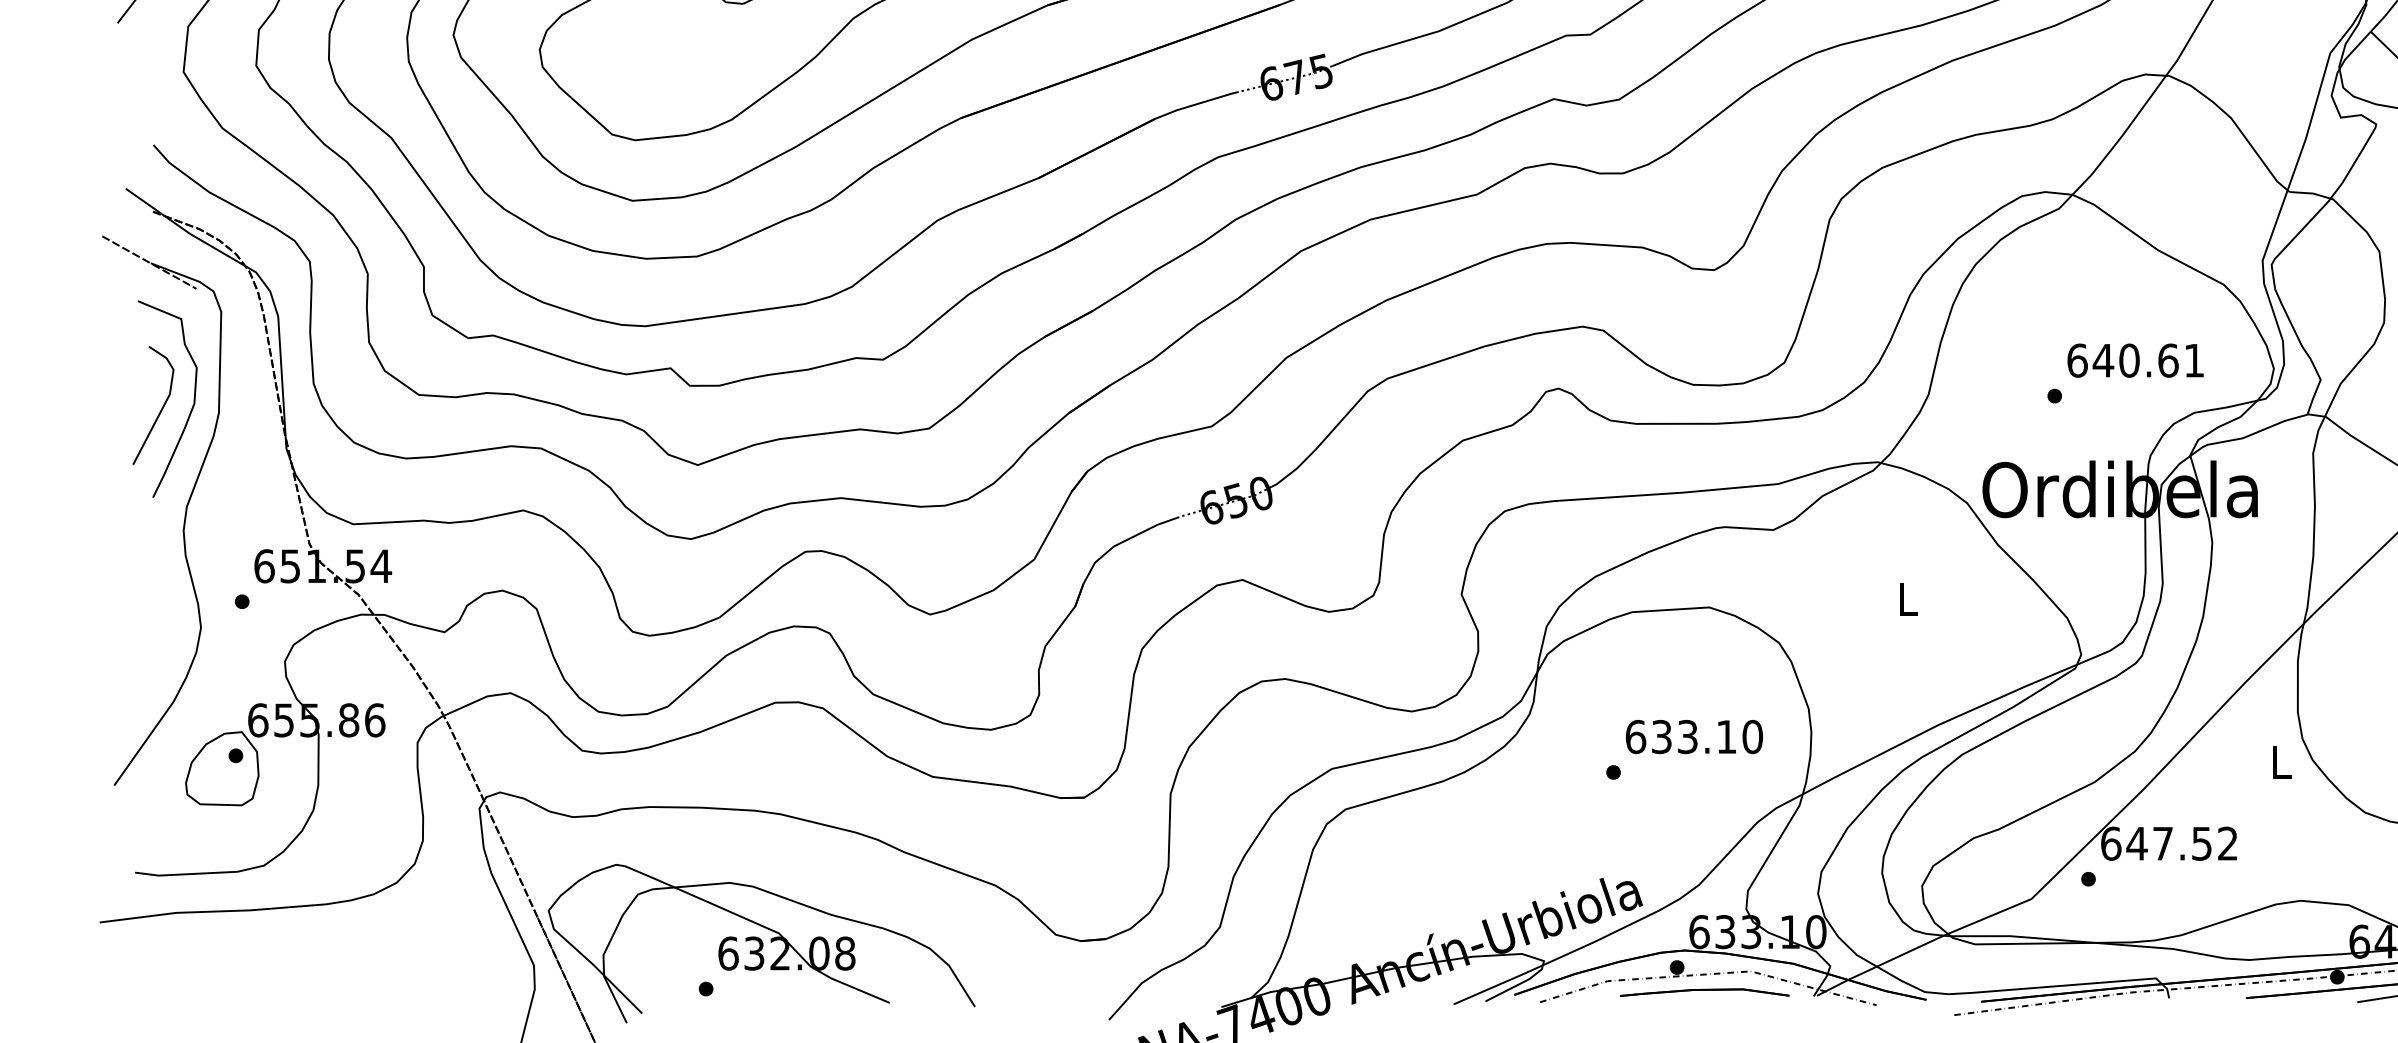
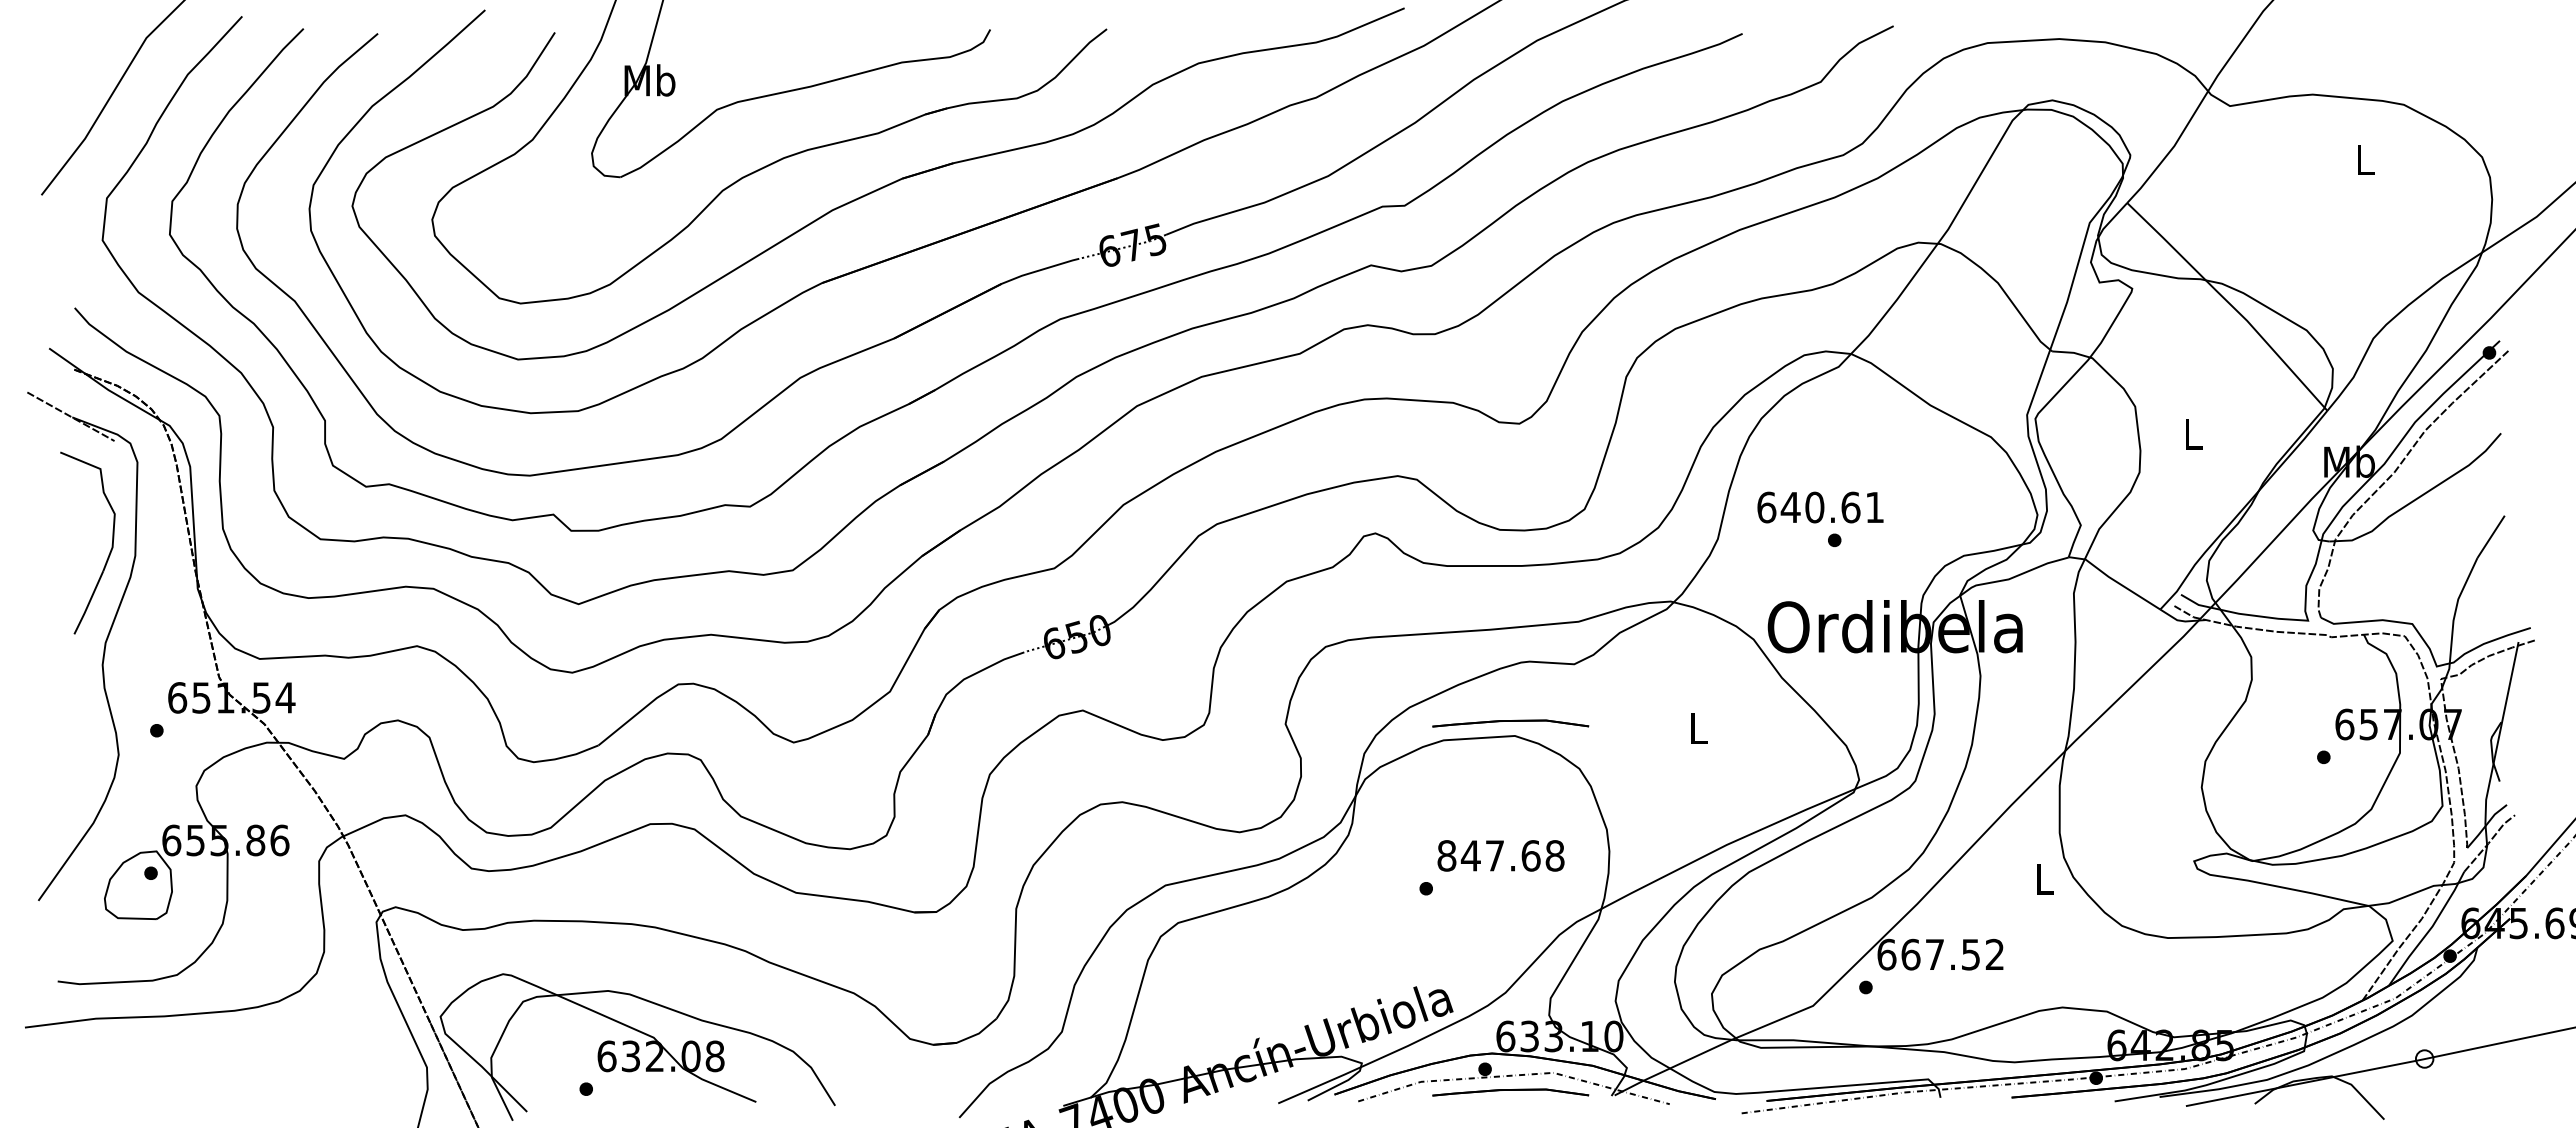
text: (2135, 360) -> (1820, 507), moved
line: (160, 409) -> (81, 552), removed
part: (1704, 593) -> (1510, 723), added
text: (1693, 736) -> (1500, 855), 633.10 -> 847.68
text: (2136, 843) -> (1910, 954), 647.52 -> 667.52

